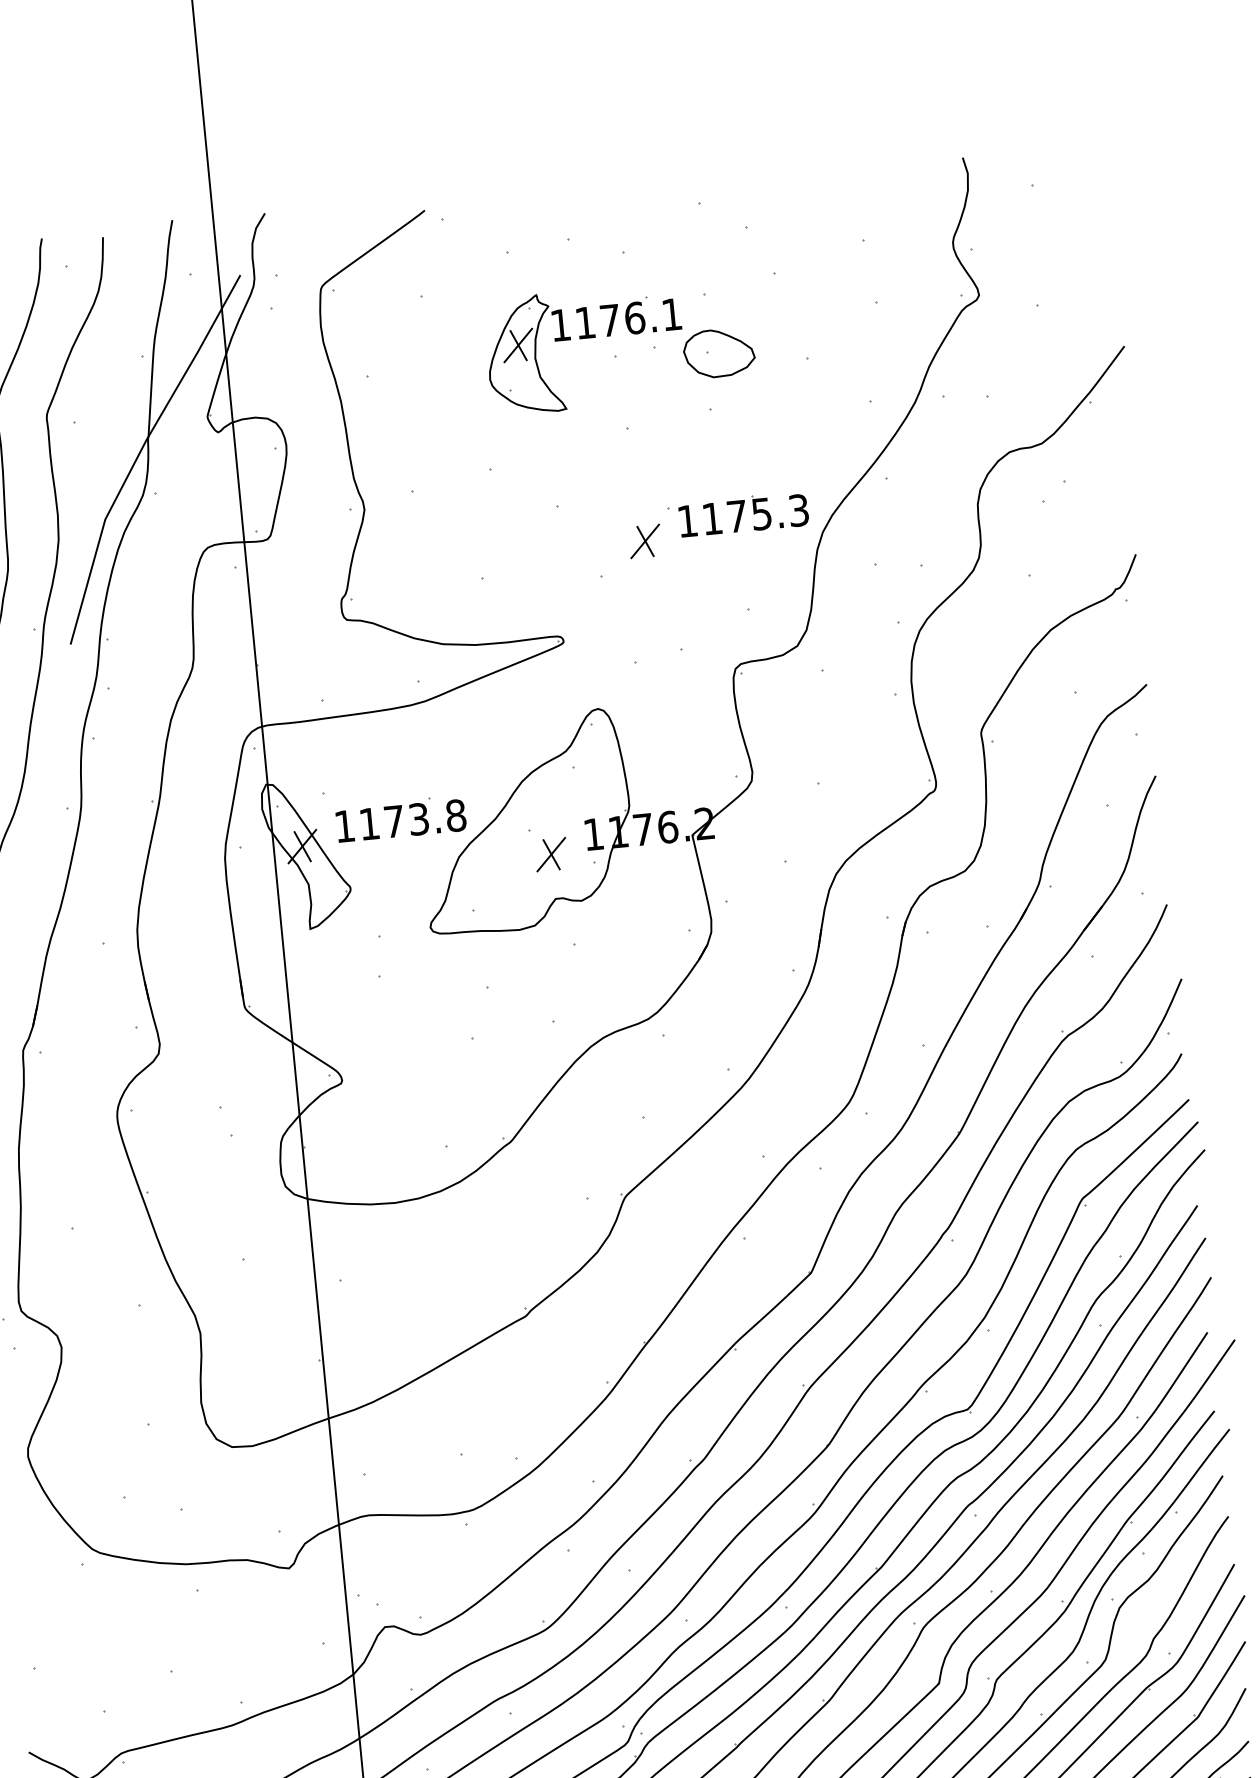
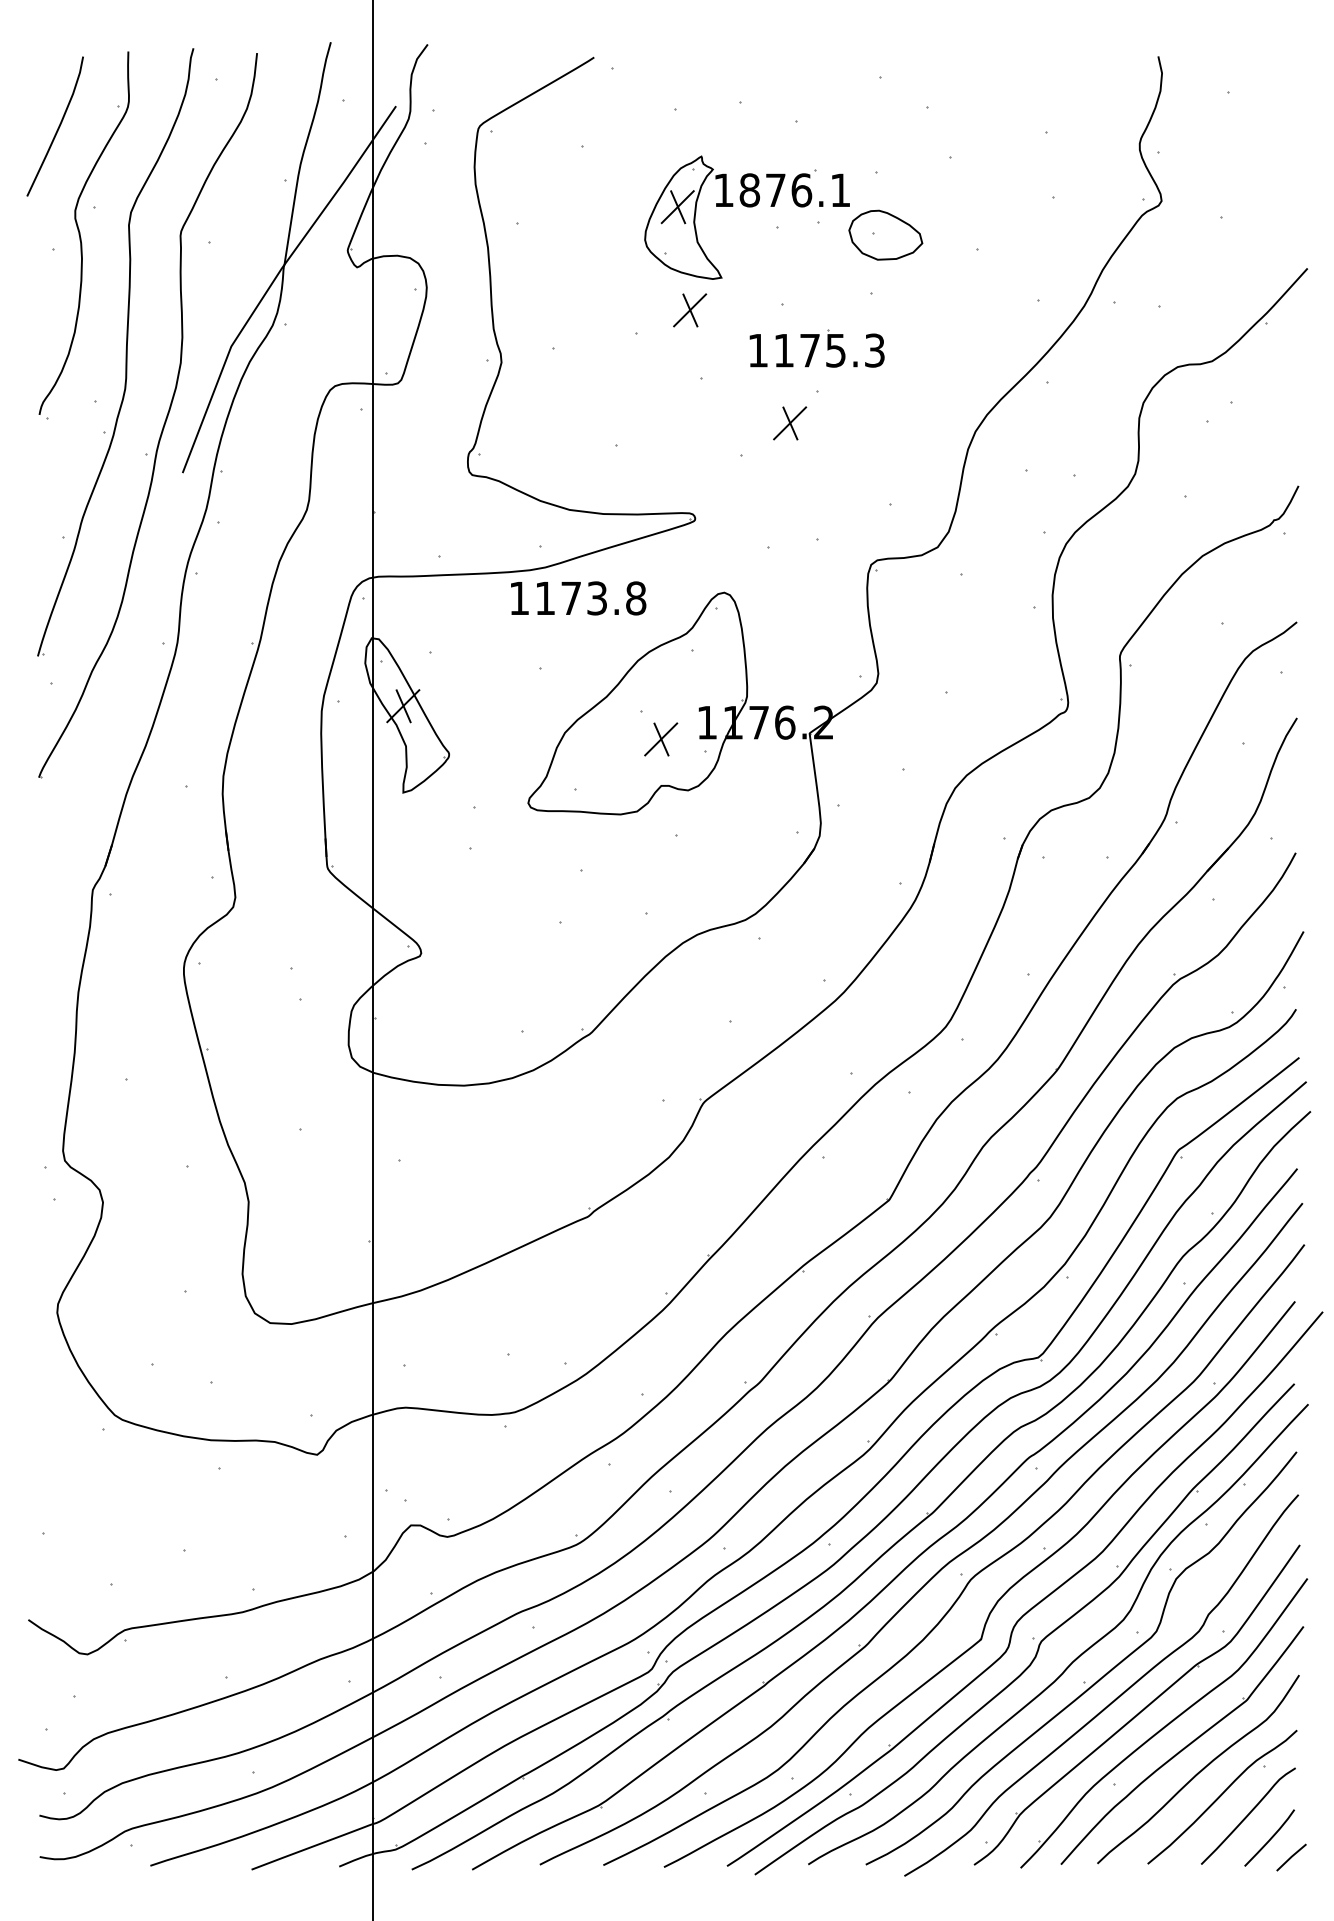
text: (585, 323) -> (749, 190), 1176.1 -> 1876.1
part: (539, 442) -> (690, 310), added
part: (743, 513) -> (816, 348), moved
text: (401, 821) -> (578, 598), moved

